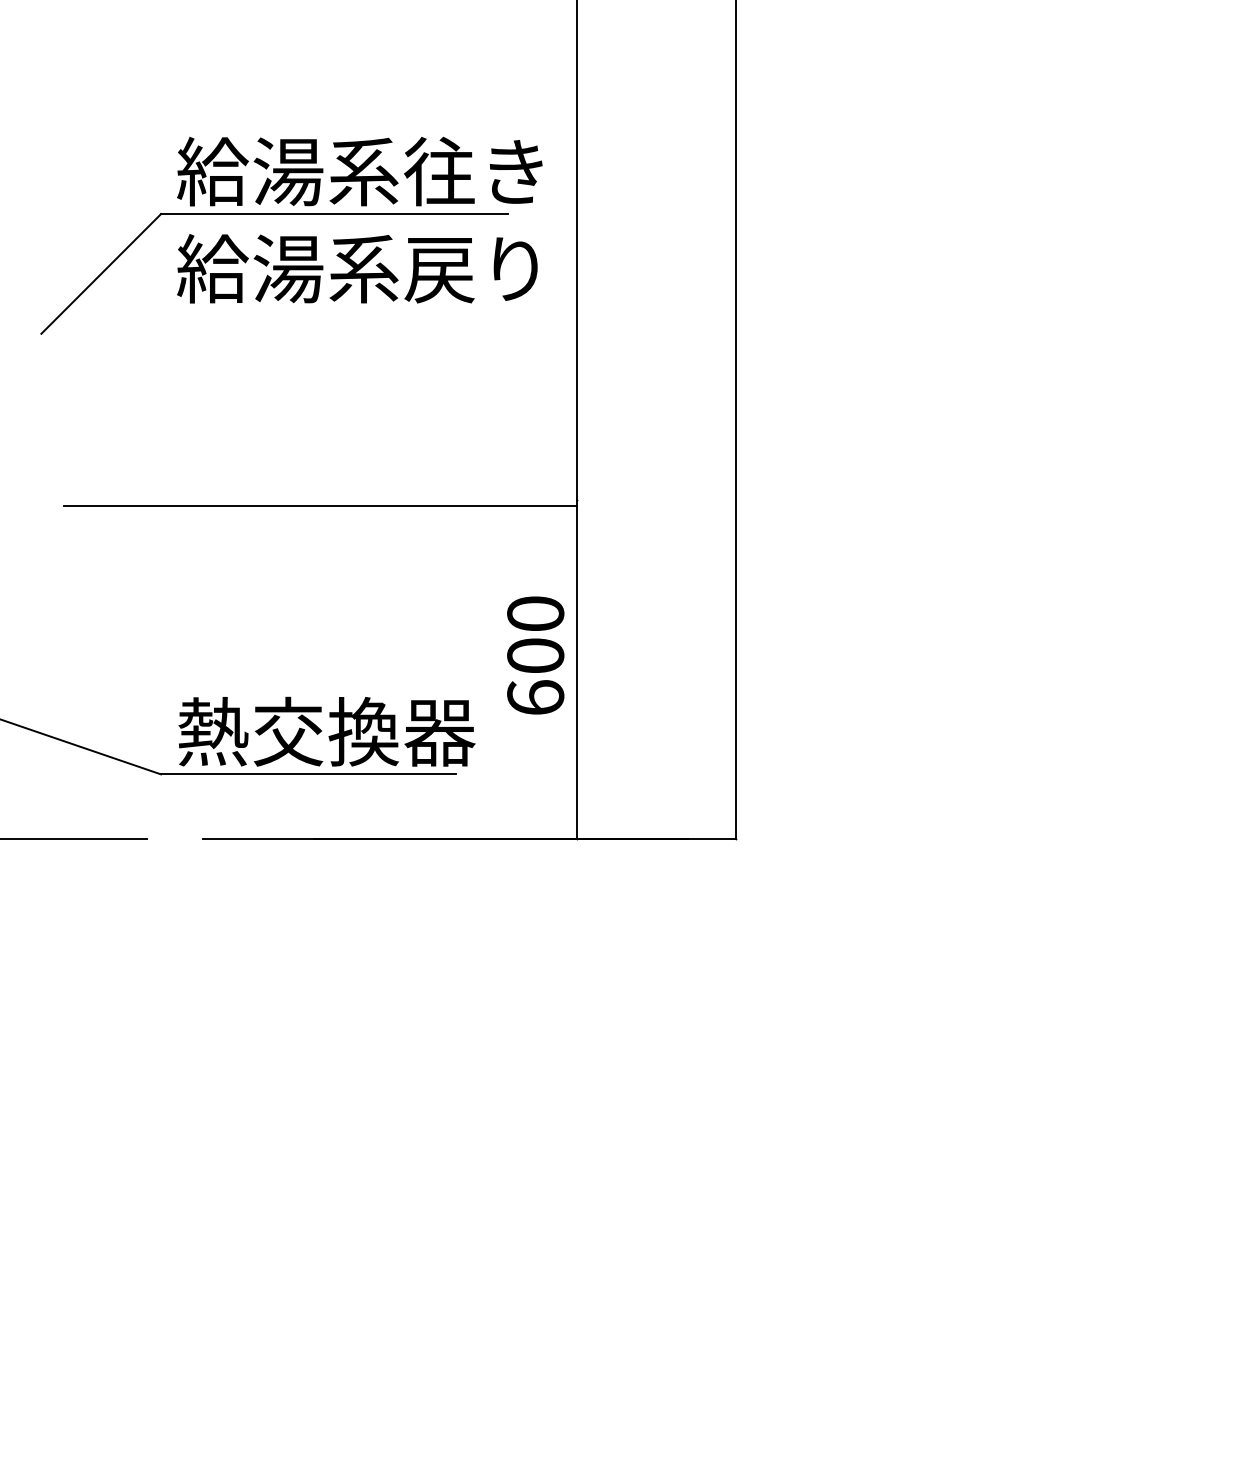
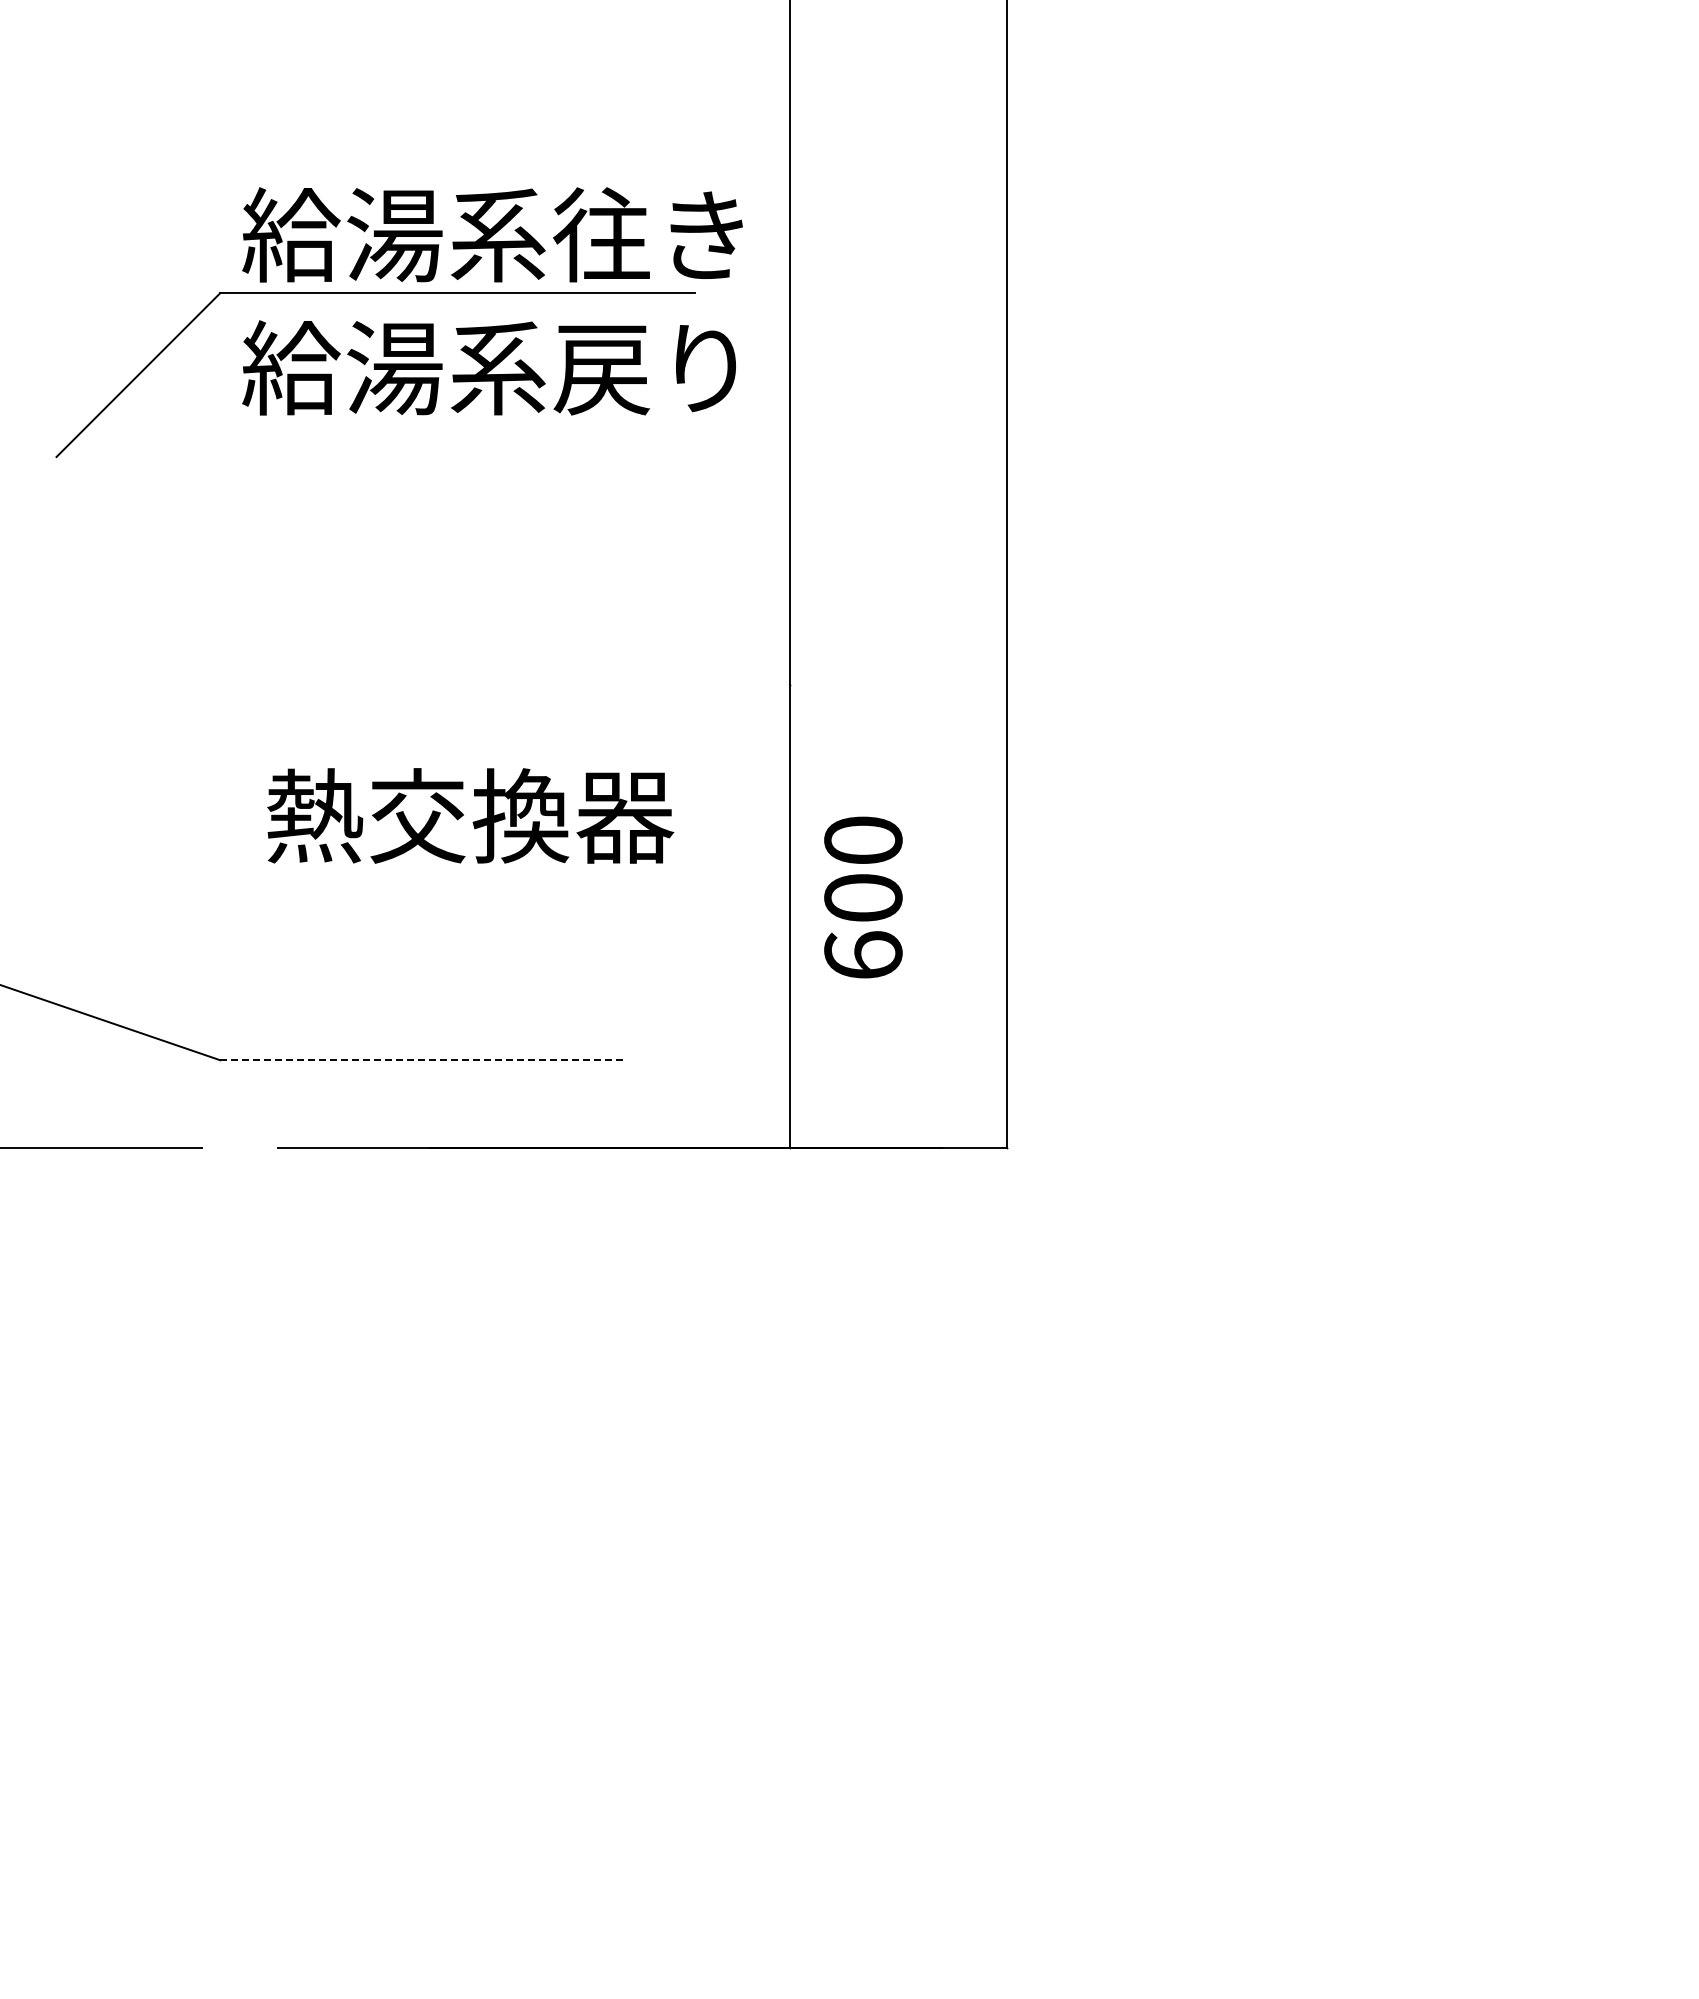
line: (320, 505) -> (438, 692), removed
text: (535, 655) -> (863, 897), moved
text: (326, 731) -> (470, 815), moved
line: (308, 774) -> (422, 1060), solid -> dashed

